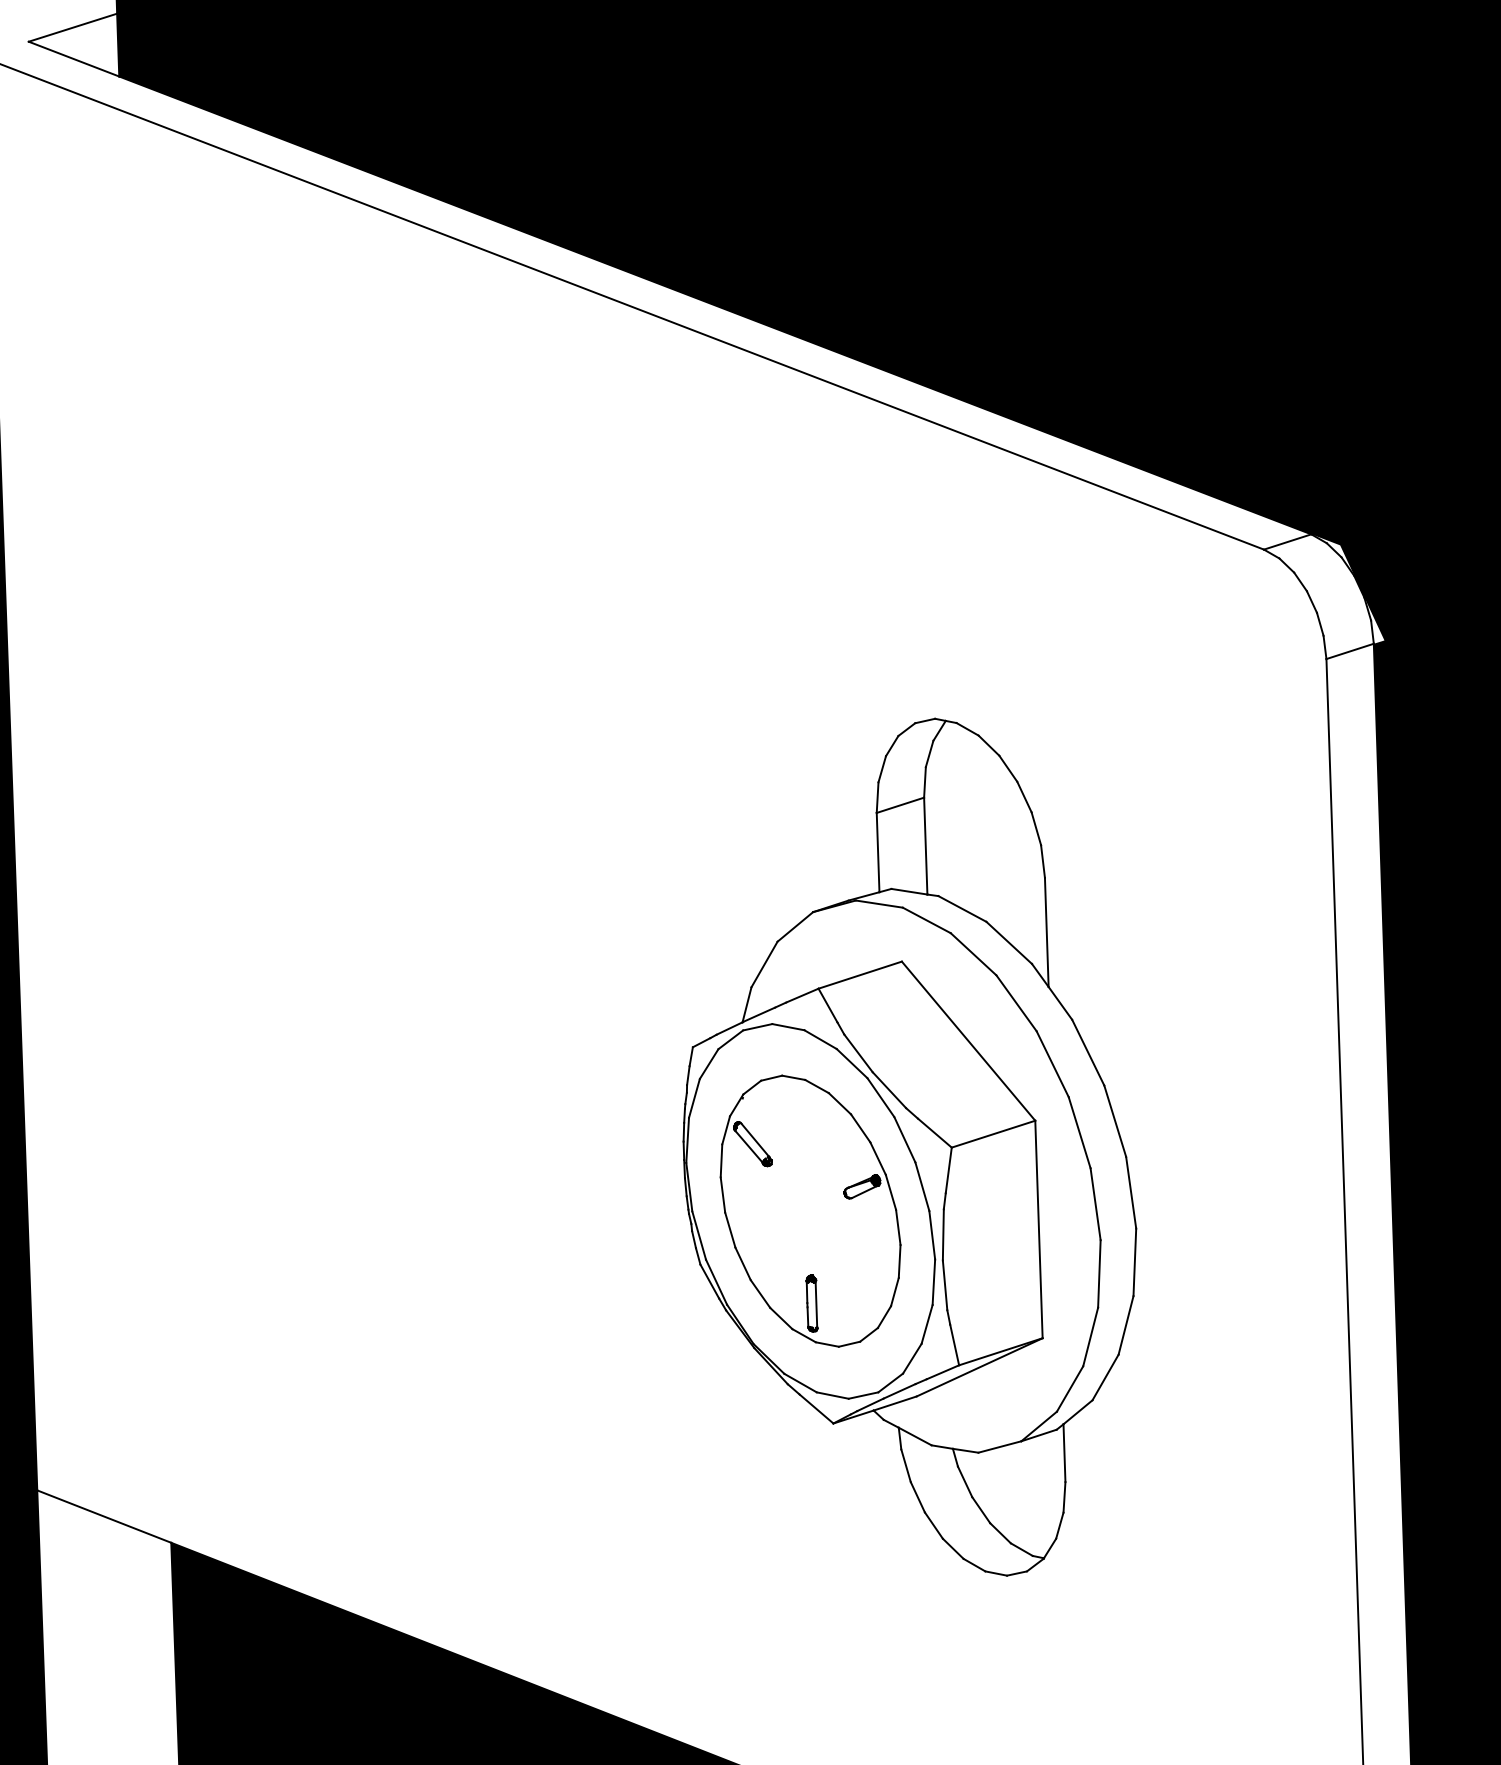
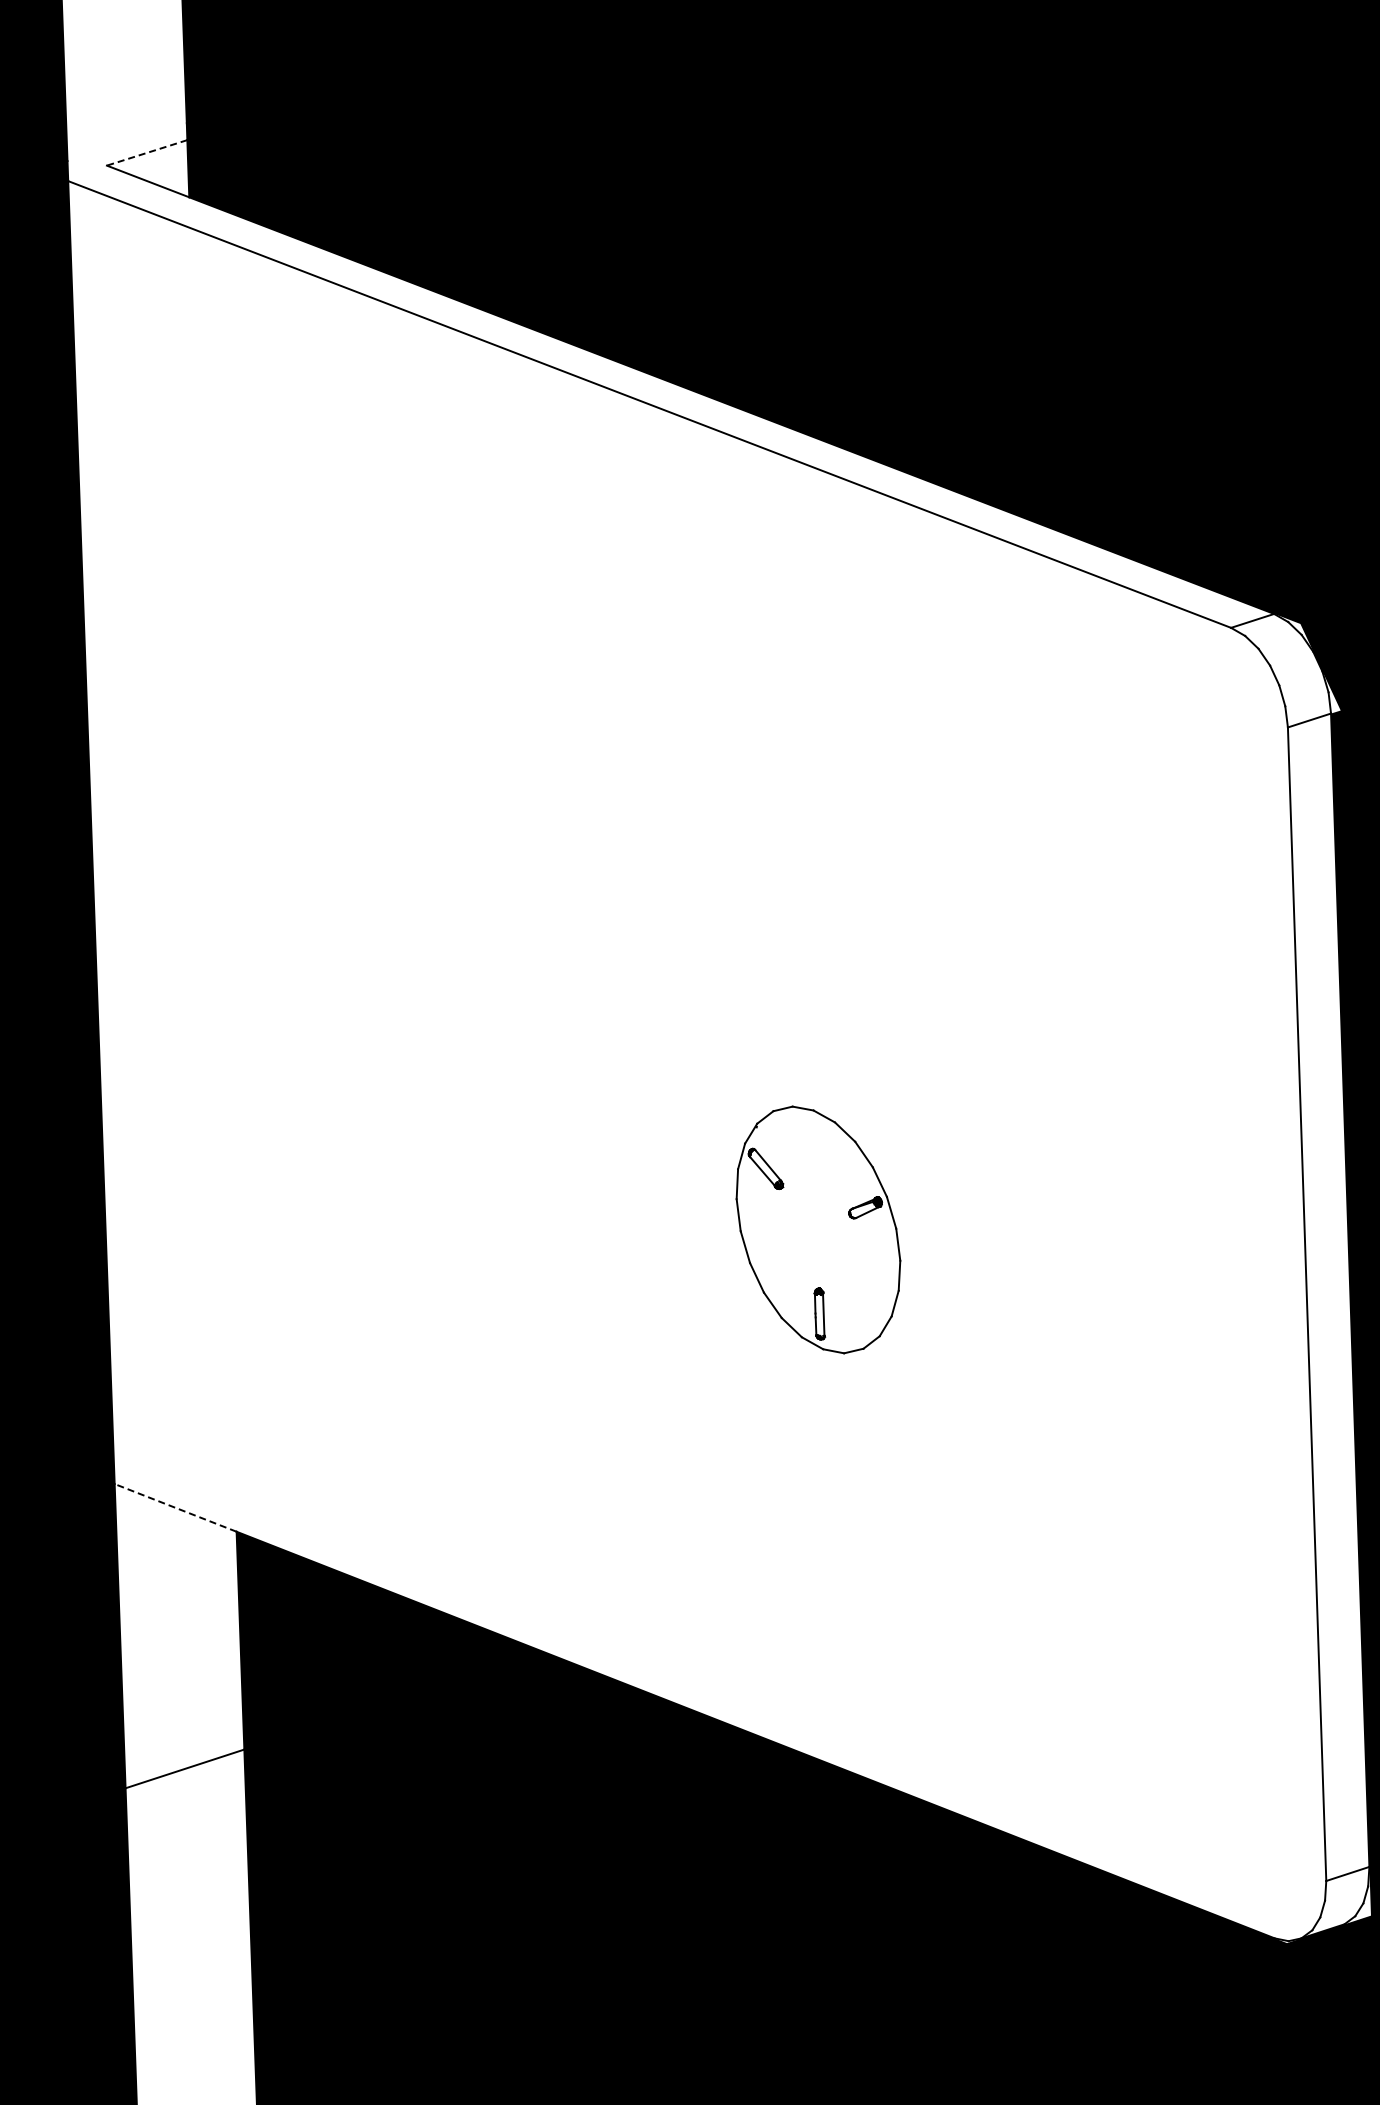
line: (72, 28) -> (146, 153), solid -> dashed
part: (909, 1146) -> (908, 1171), removed
line: (104, 1516) -> (175, 1507), solid -> dashed

